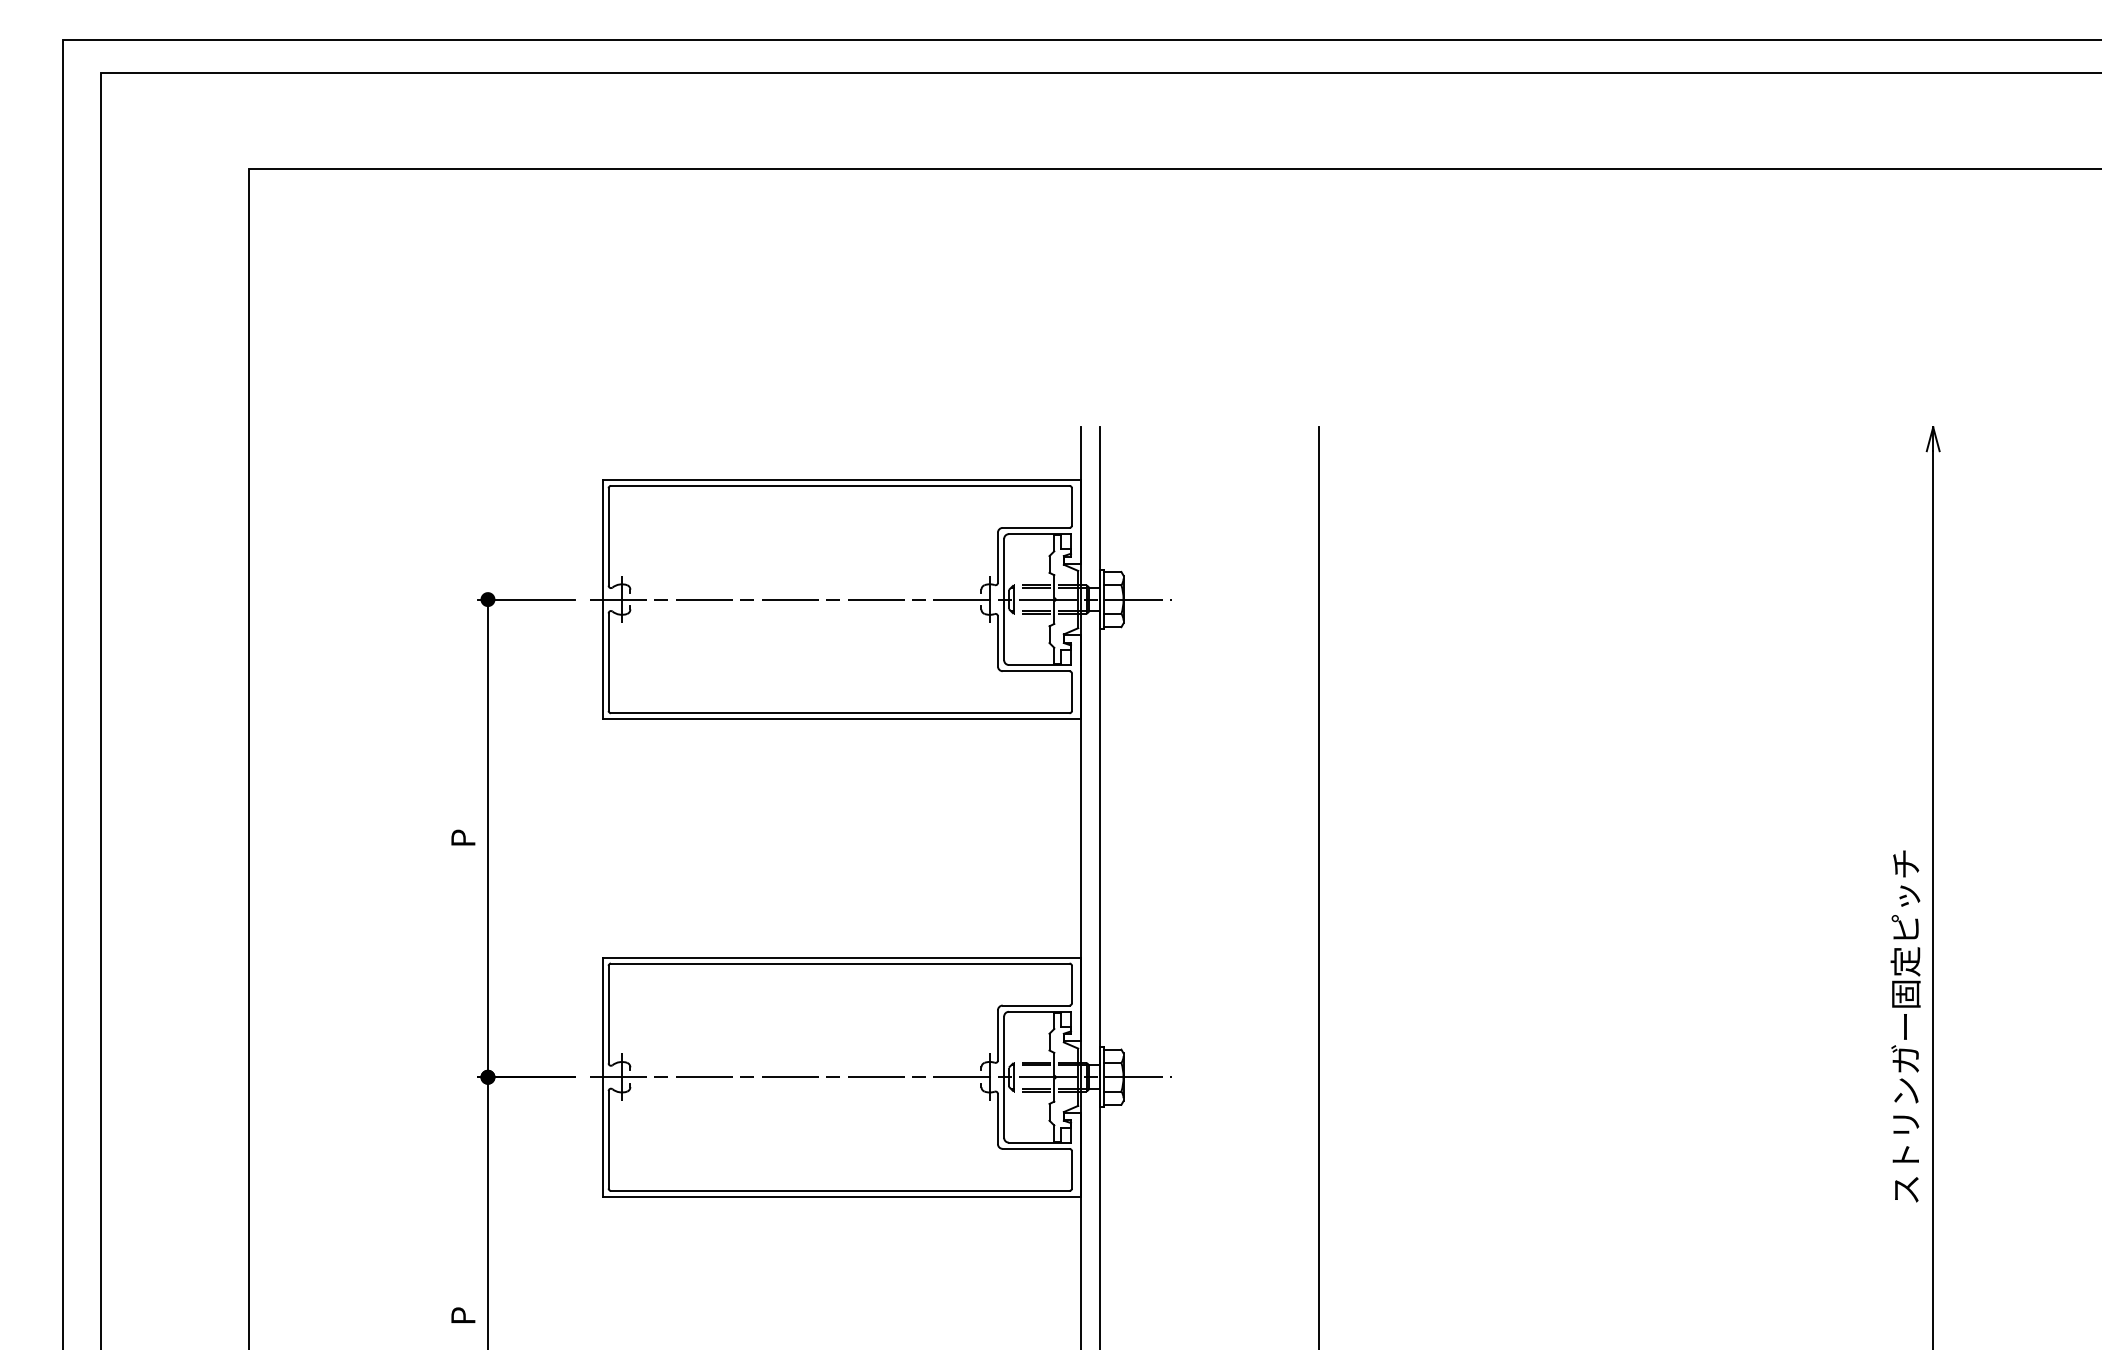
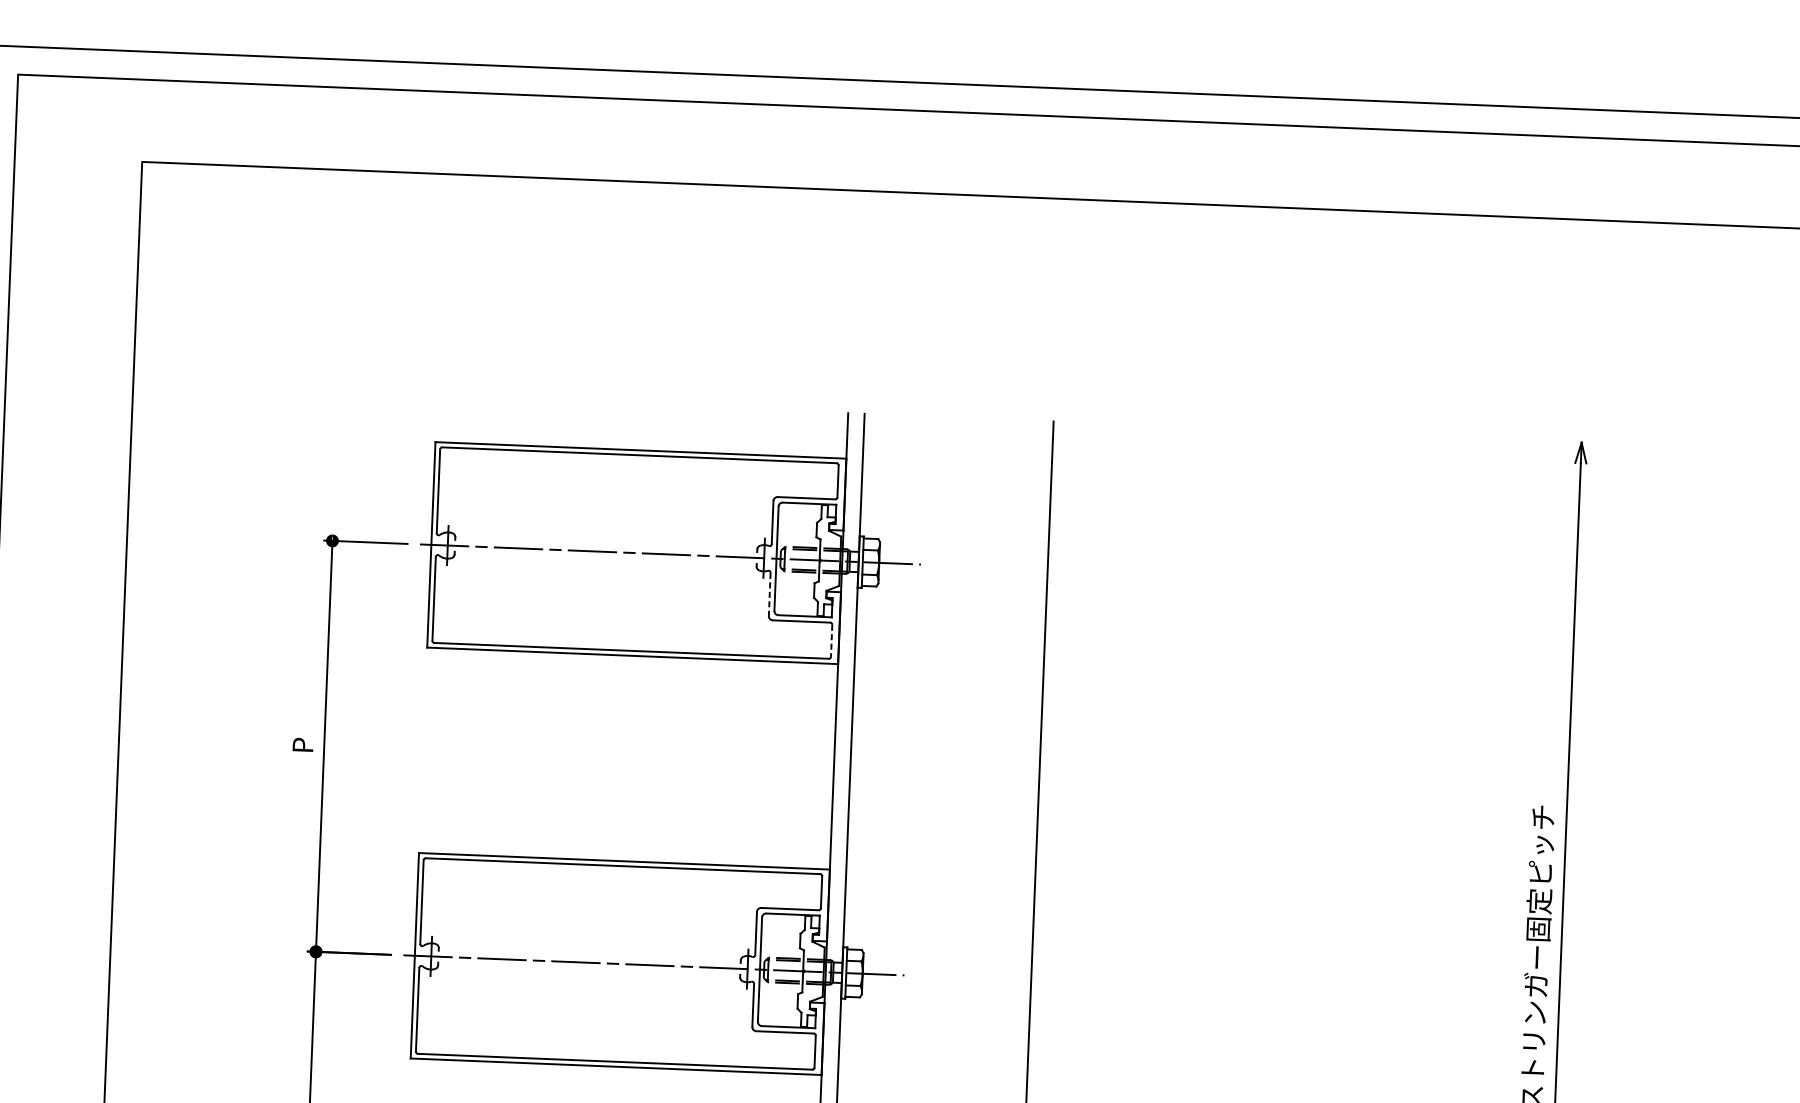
line: (997, 641) -> (769, 594), solid -> dashed
line: (1071, 692) -> (831, 641), solid -> dashed

